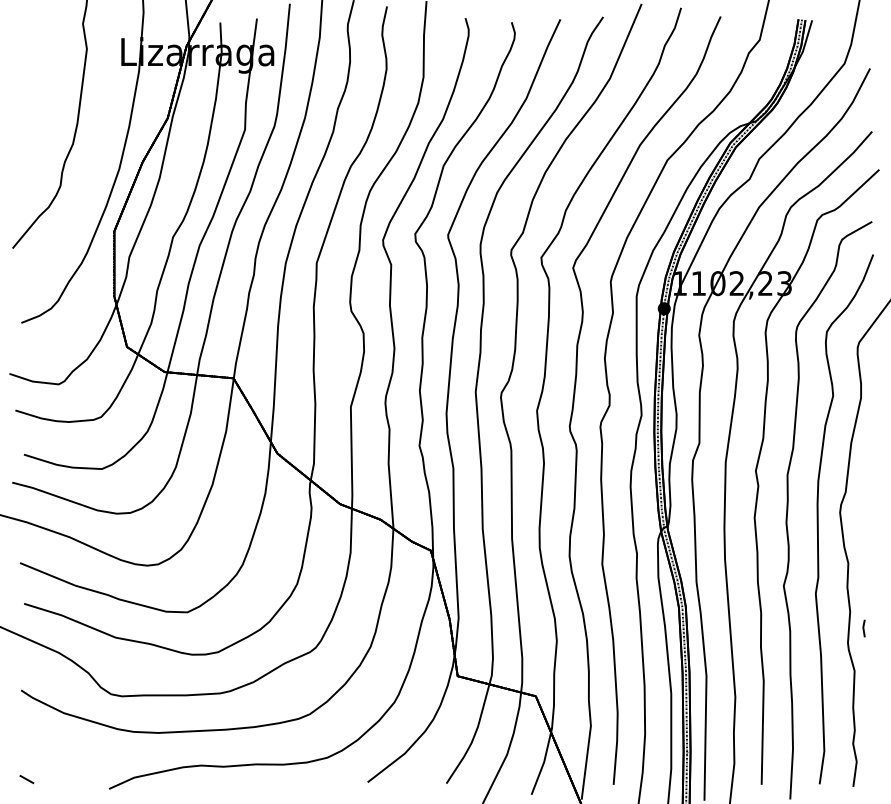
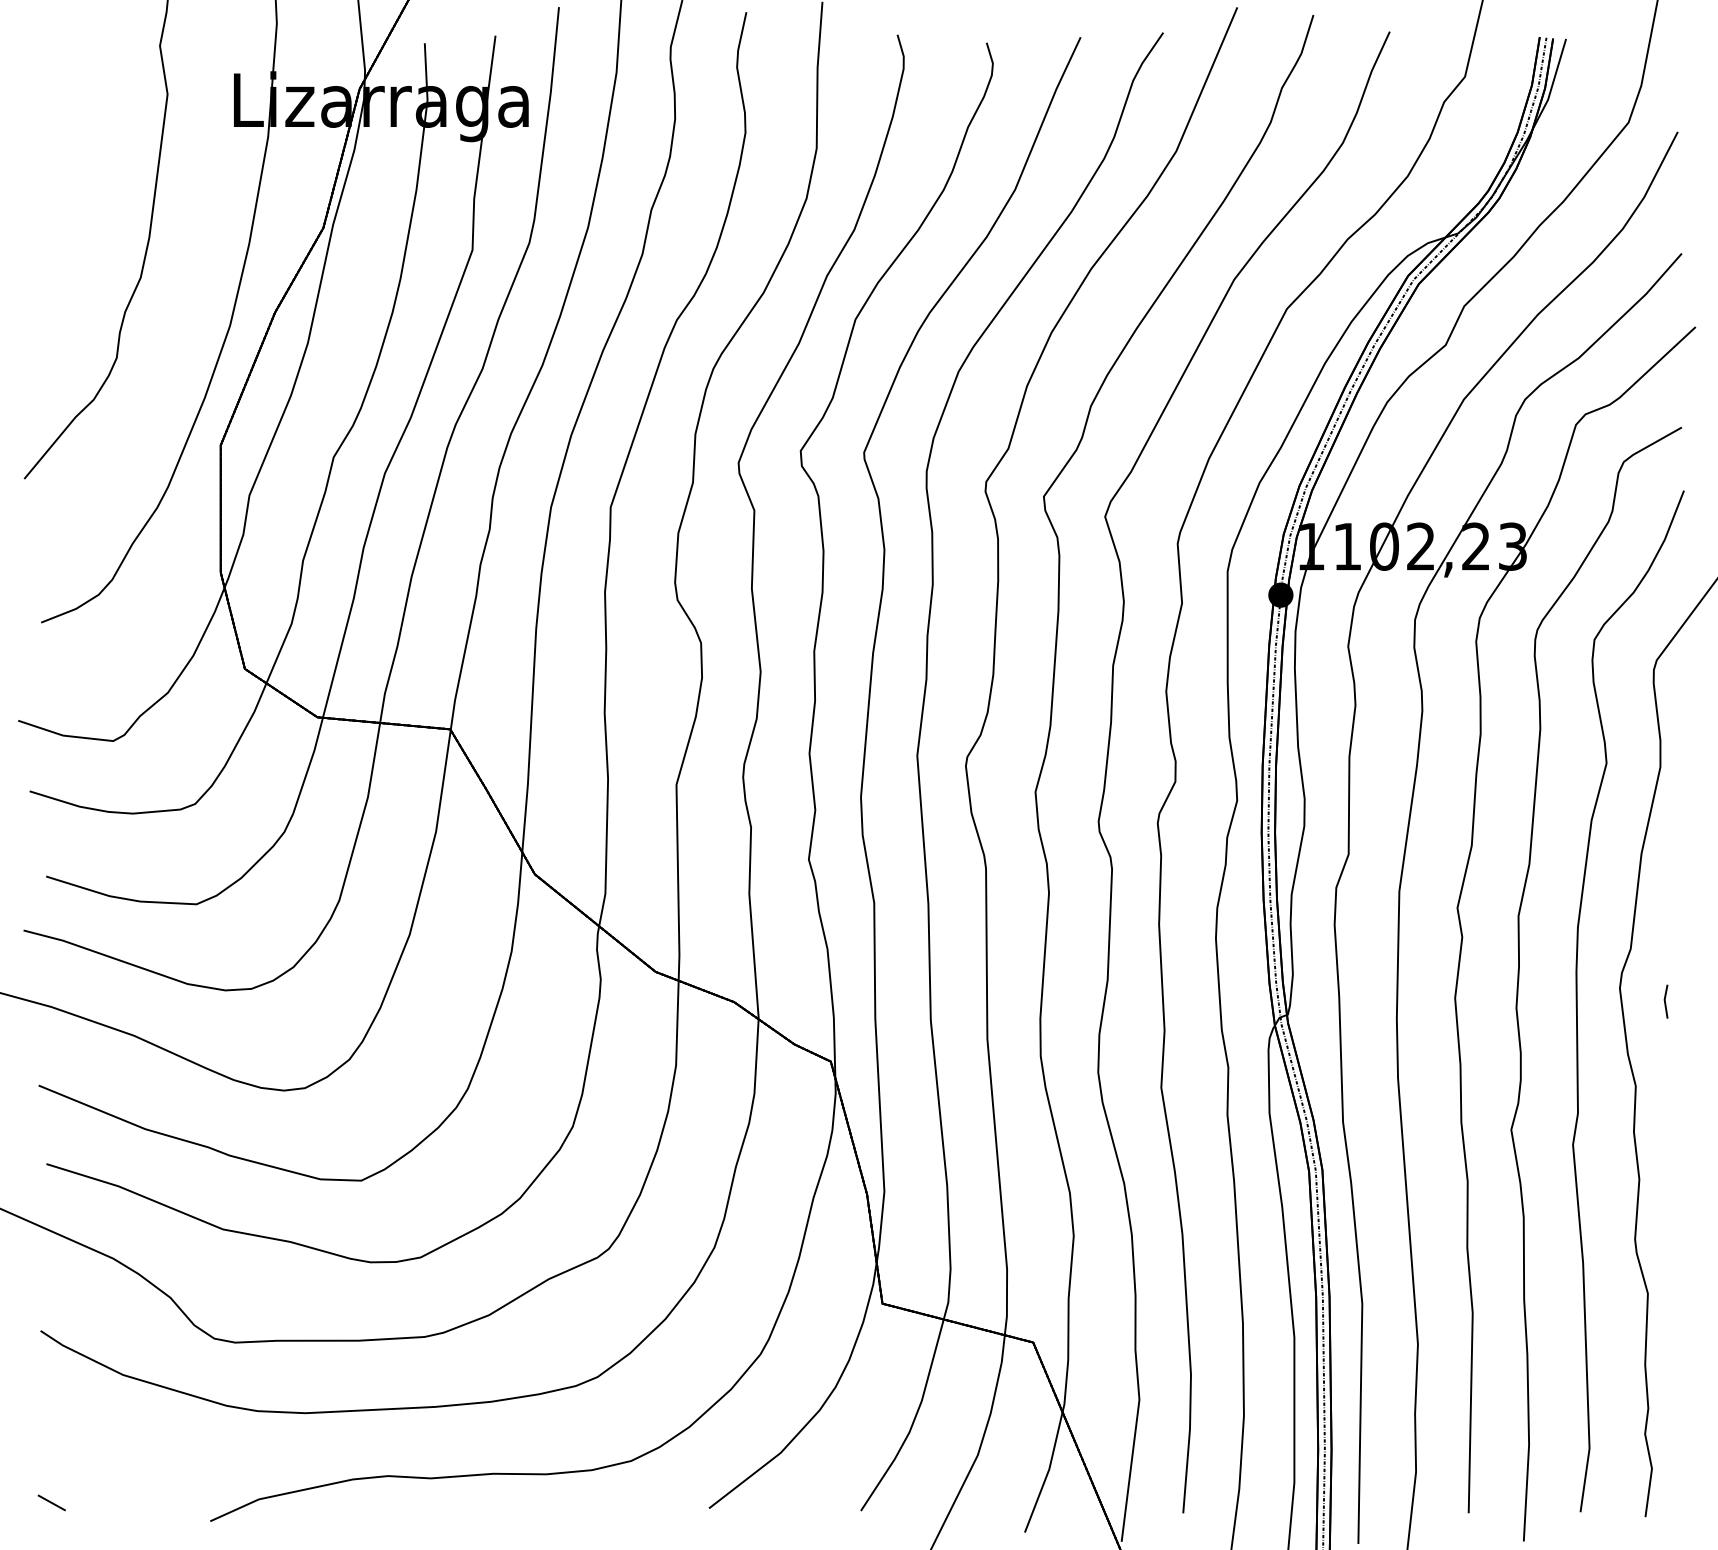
line: (863, 628) -> (1665, 1001), moved

